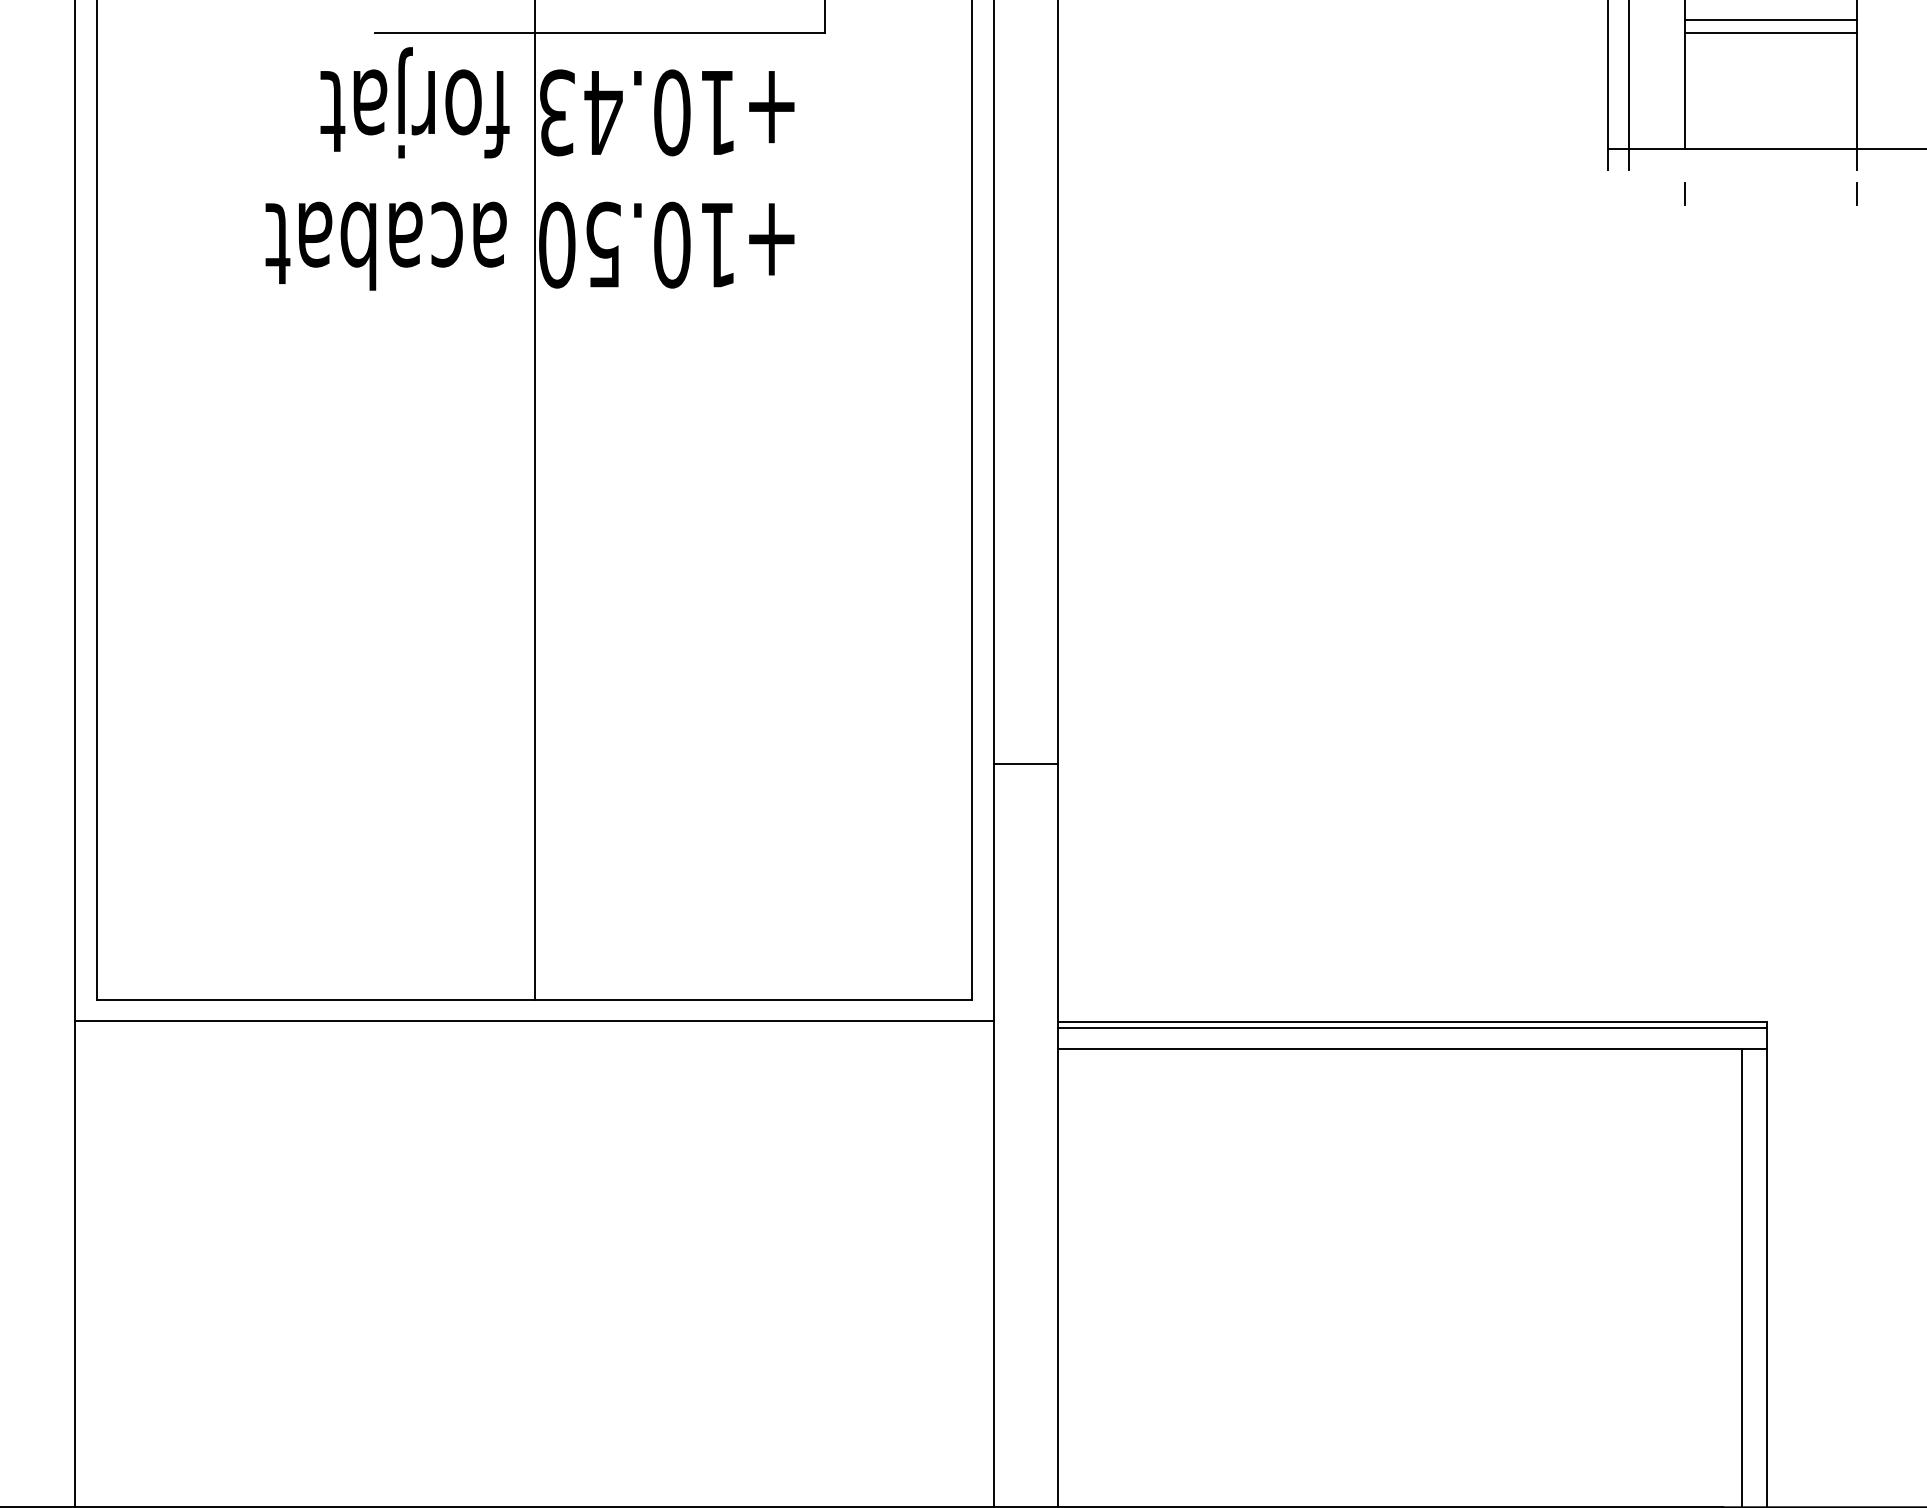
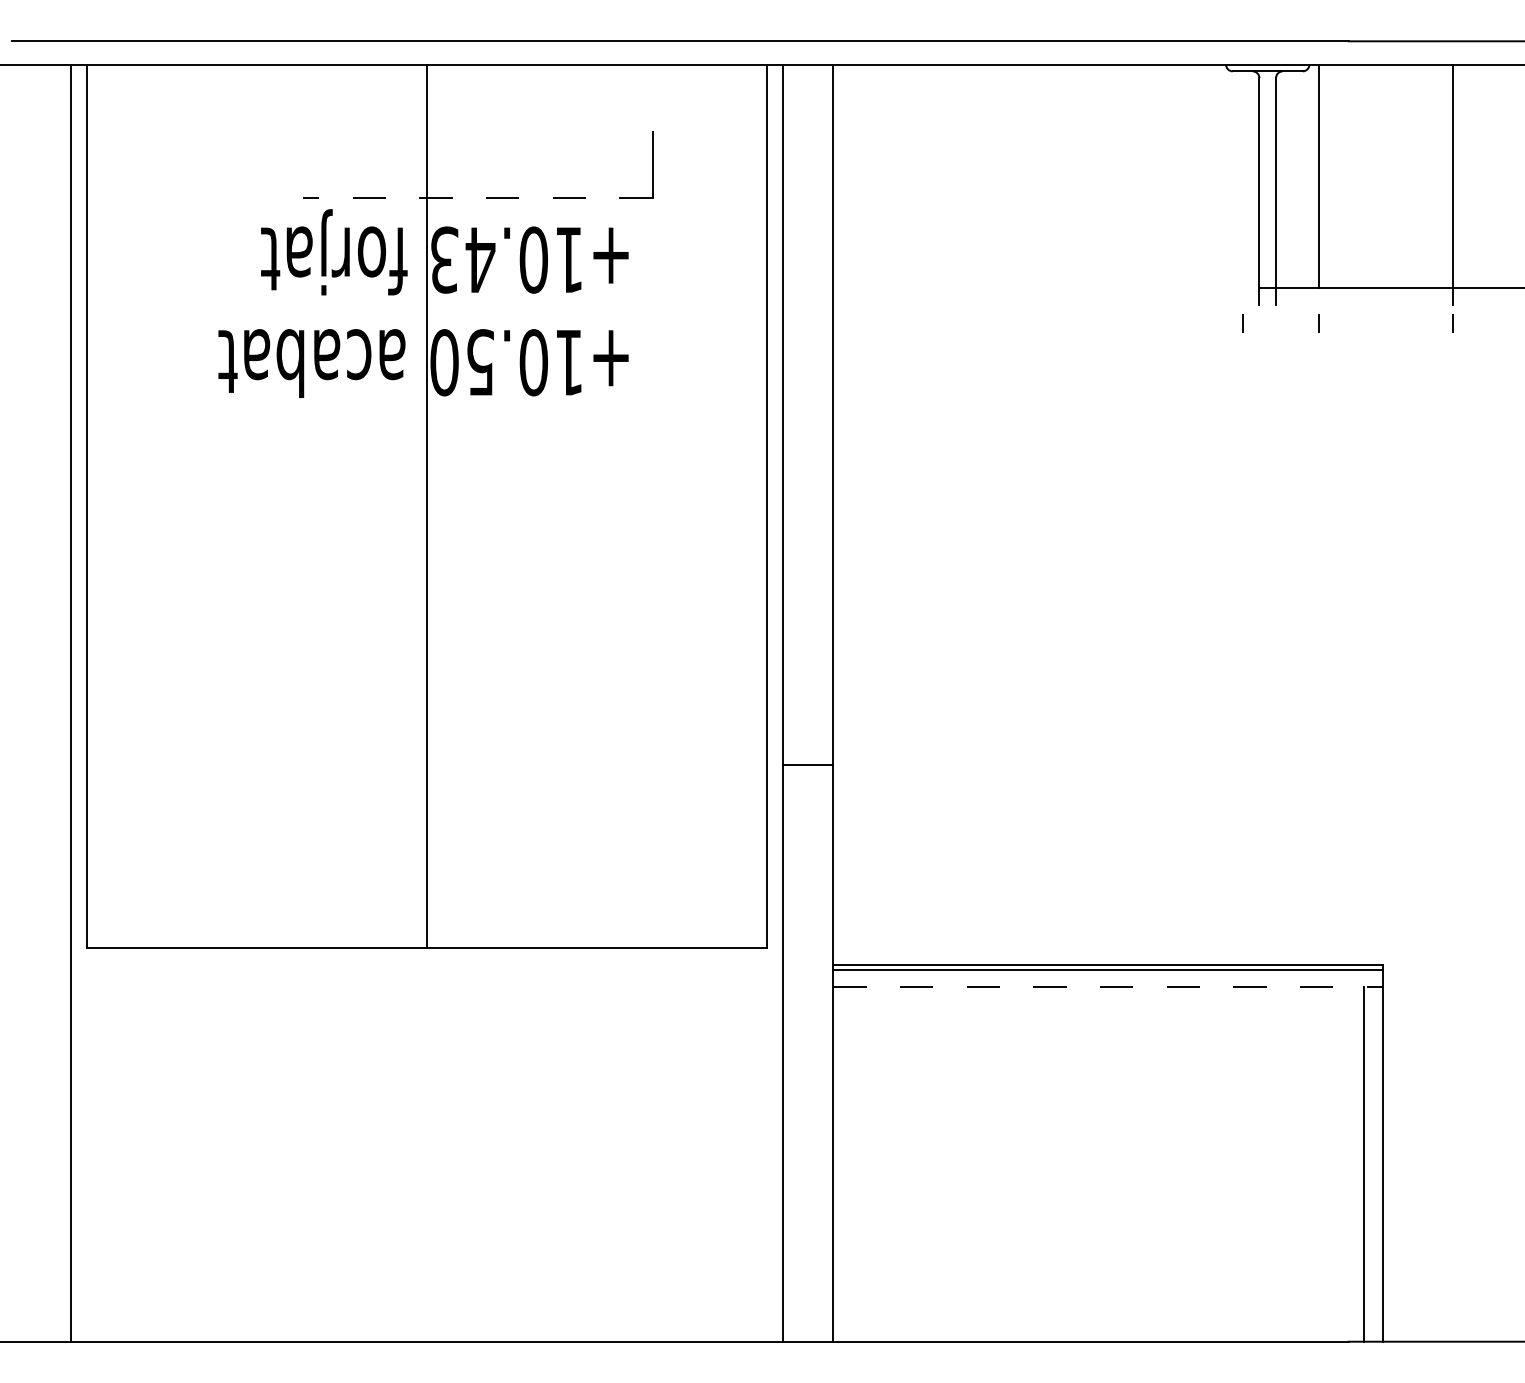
line: (1770, 20) -> (1385, 188), removed
line: (599, 33) -> (477, 198), solid -> dashed
line: (1770, 33) -> (1385, 198), removed
line: (1585, 194) -> (1242, 323), added
line: (533, 1020) -> (426, 964), removed
line: (1413, 1049) -> (1108, 986), solid -> dashed

